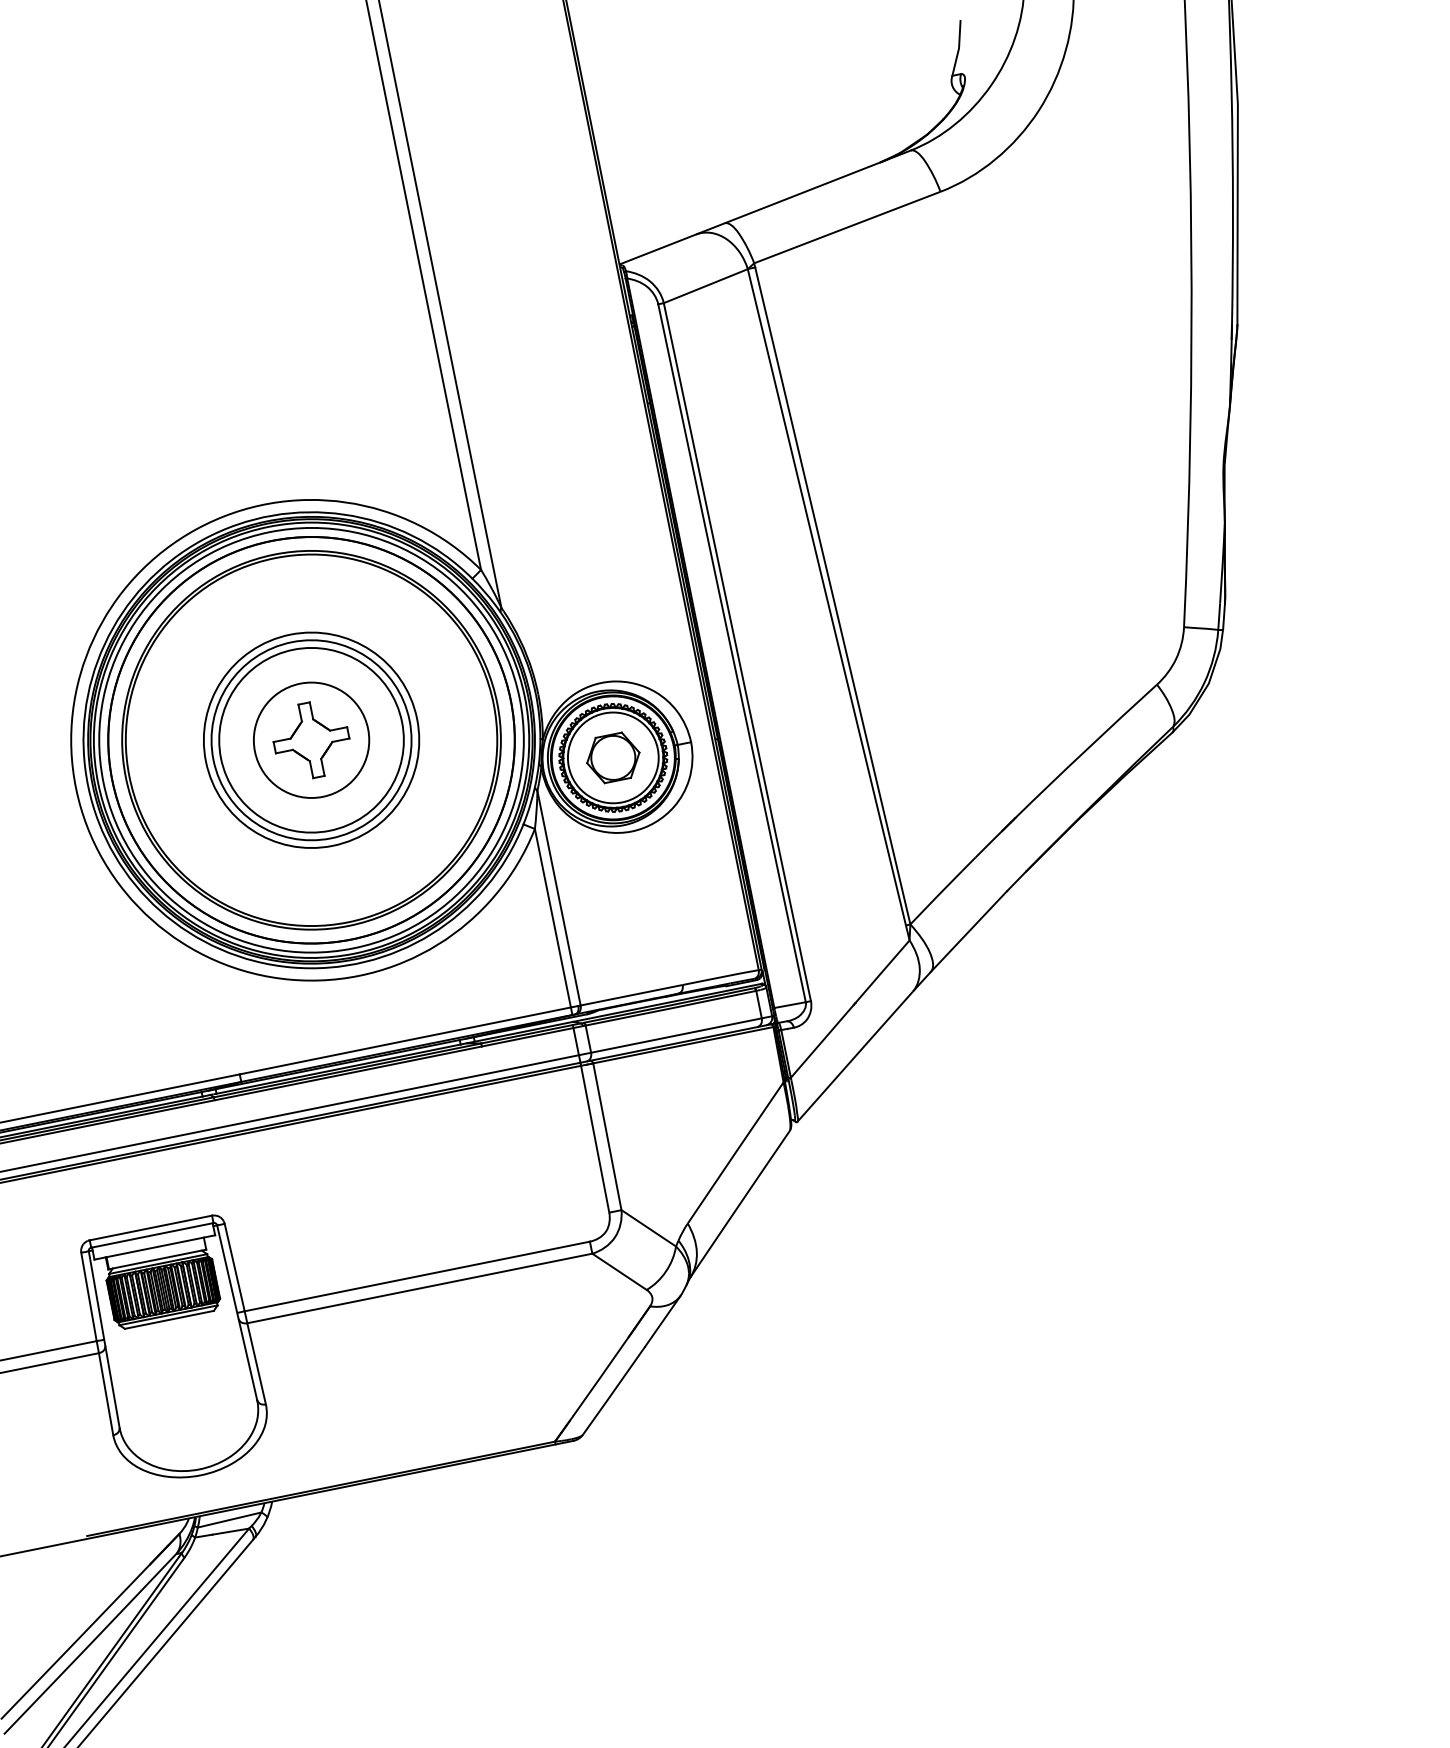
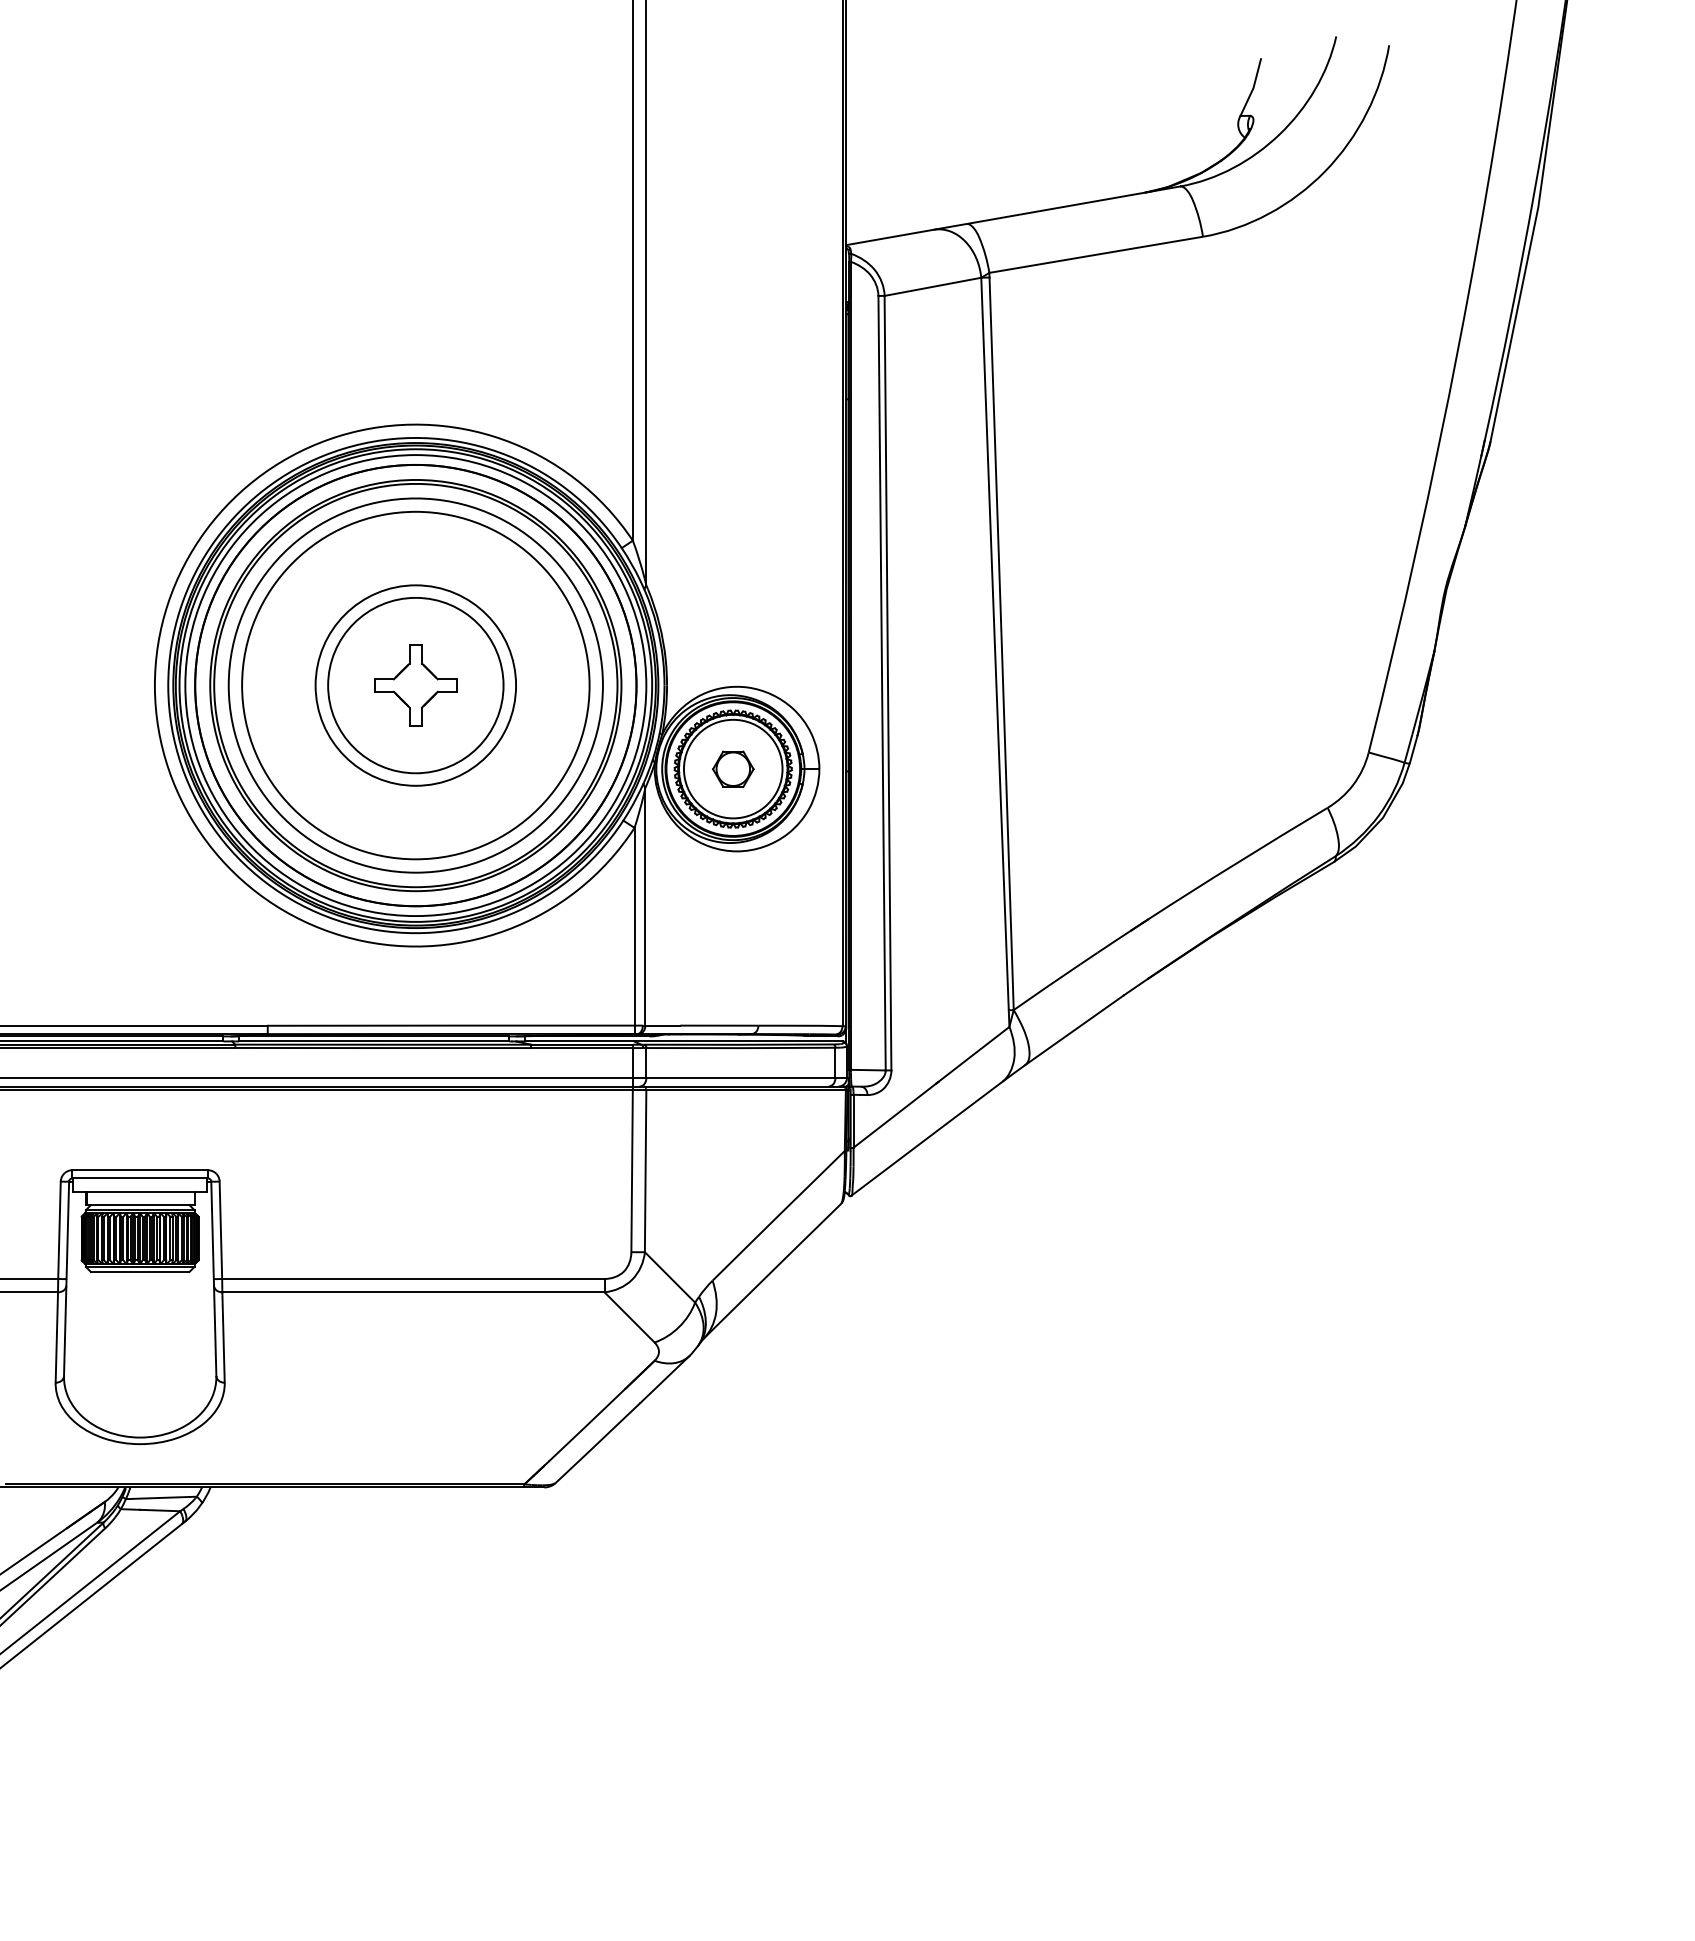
circle: (311, 740) -> (415, 685), size x1.4
circle: (311, 740) -> (415, 685), size x1.6
circle: (311, 740) -> (415, 685), size x1.6
part: (613, 758) -> (733, 769), size x0.7

